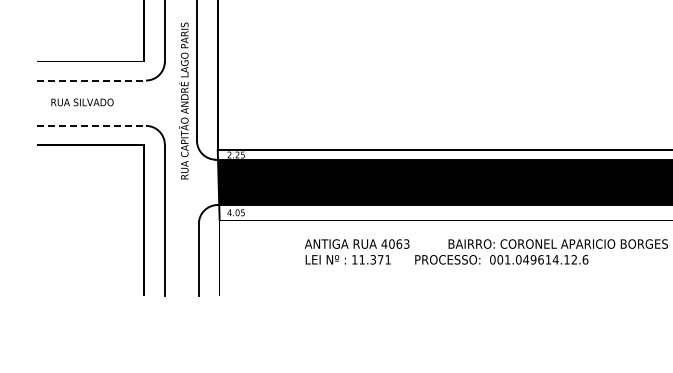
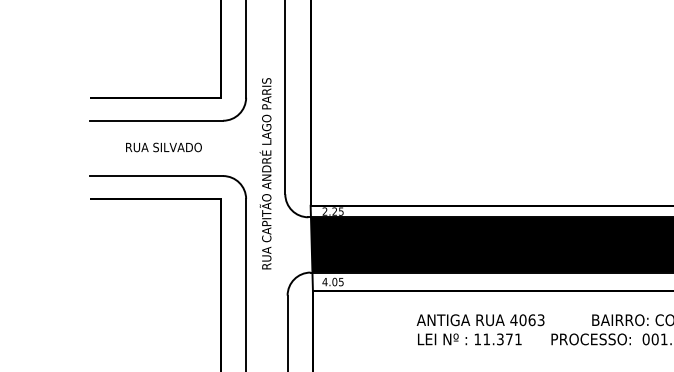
line: (91, 80) -> (156, 120), dashed -> solid
text: (183, 100) -> (265, 173), moved
text: (82, 102) -> (163, 147), moved
line: (91, 125) -> (156, 175), dashed -> solid

